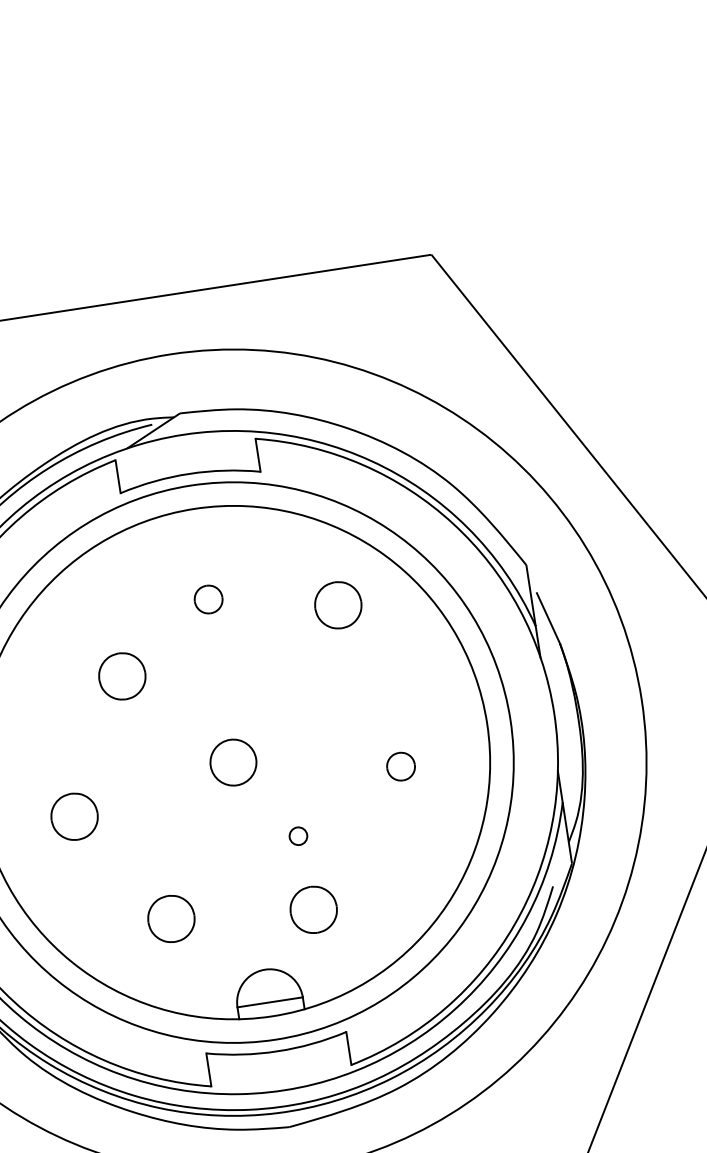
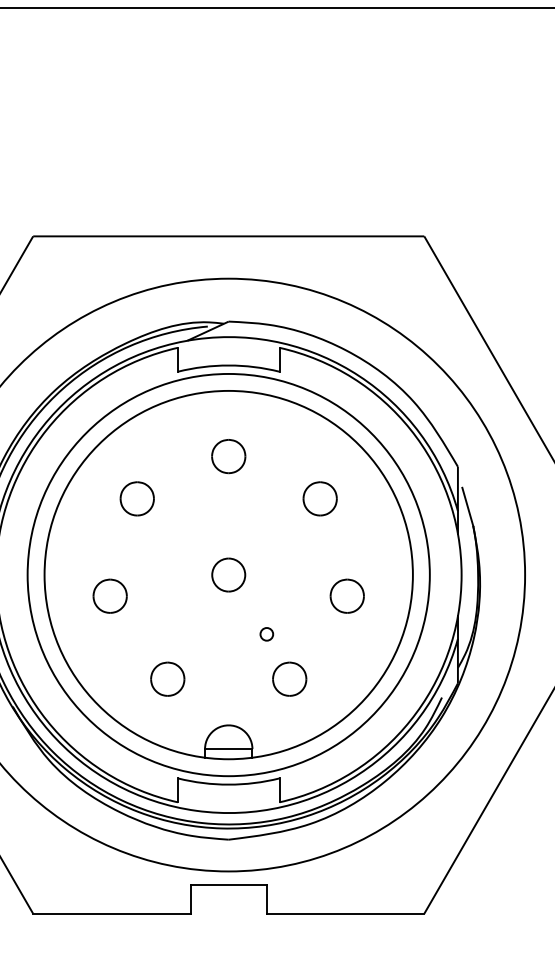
part: (208, 599) -> (228, 456), size x1.67
part: (337, 604) -> (319, 498), moved
part: (121, 676) -> (136, 498), moved
part: (399, 765) -> (346, 595), size x1.67
part: (313, 908) -> (289, 678), moved

